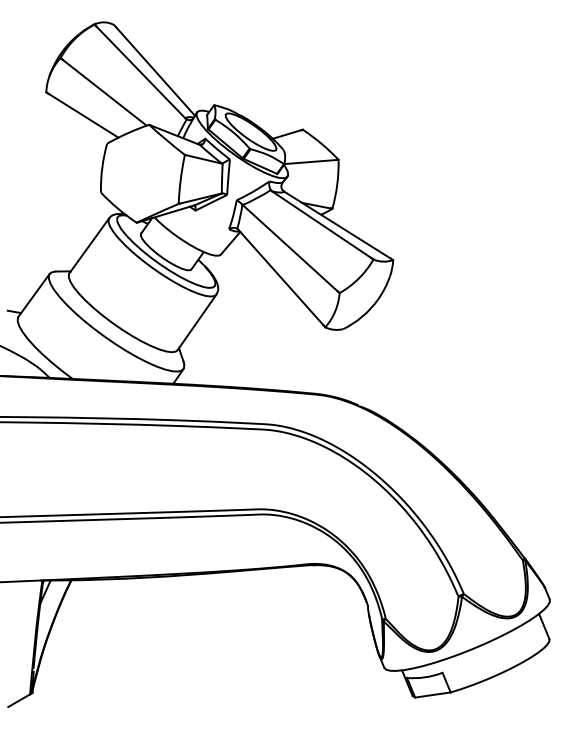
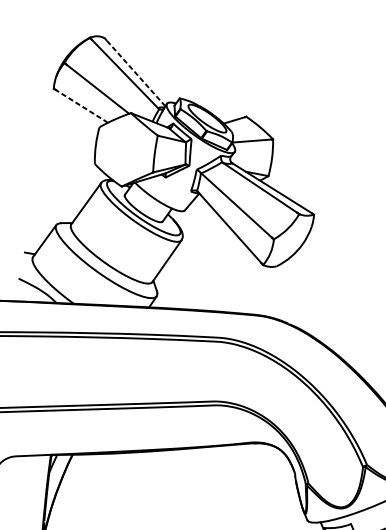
line: (155, 71) -> (135, 73), solid -> dashed
line: (83, 115) -> (81, 106), solid -> dashed

